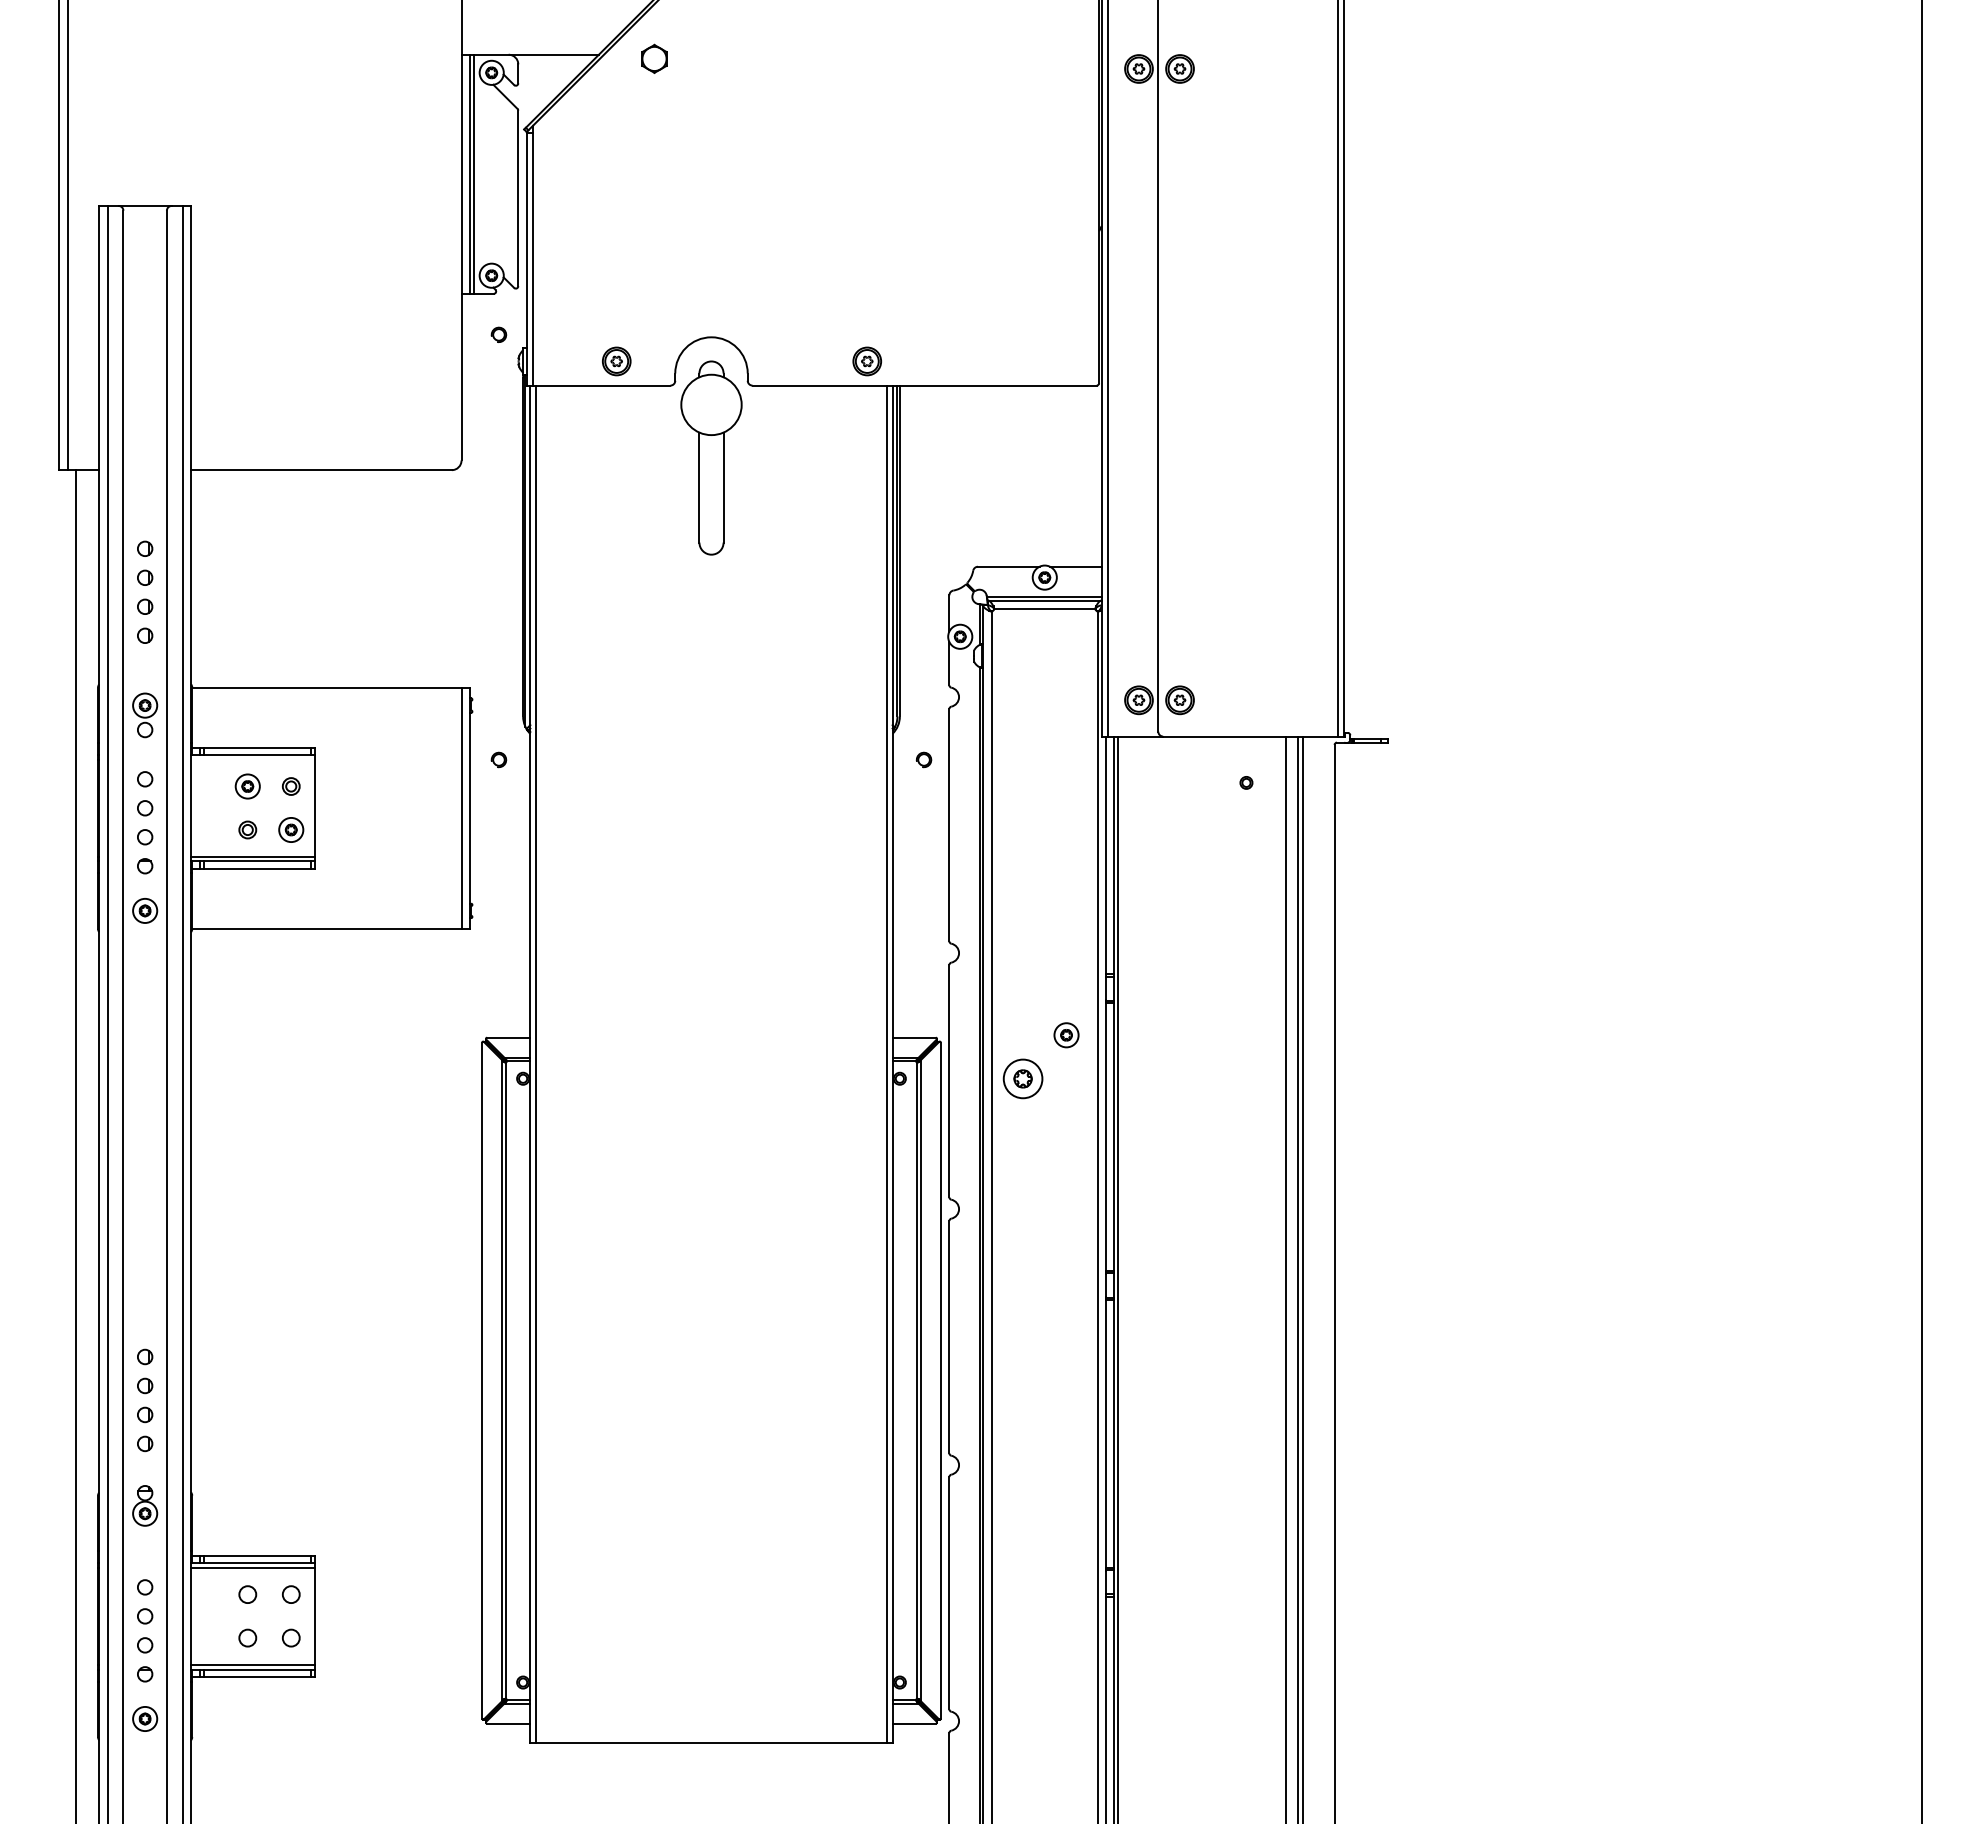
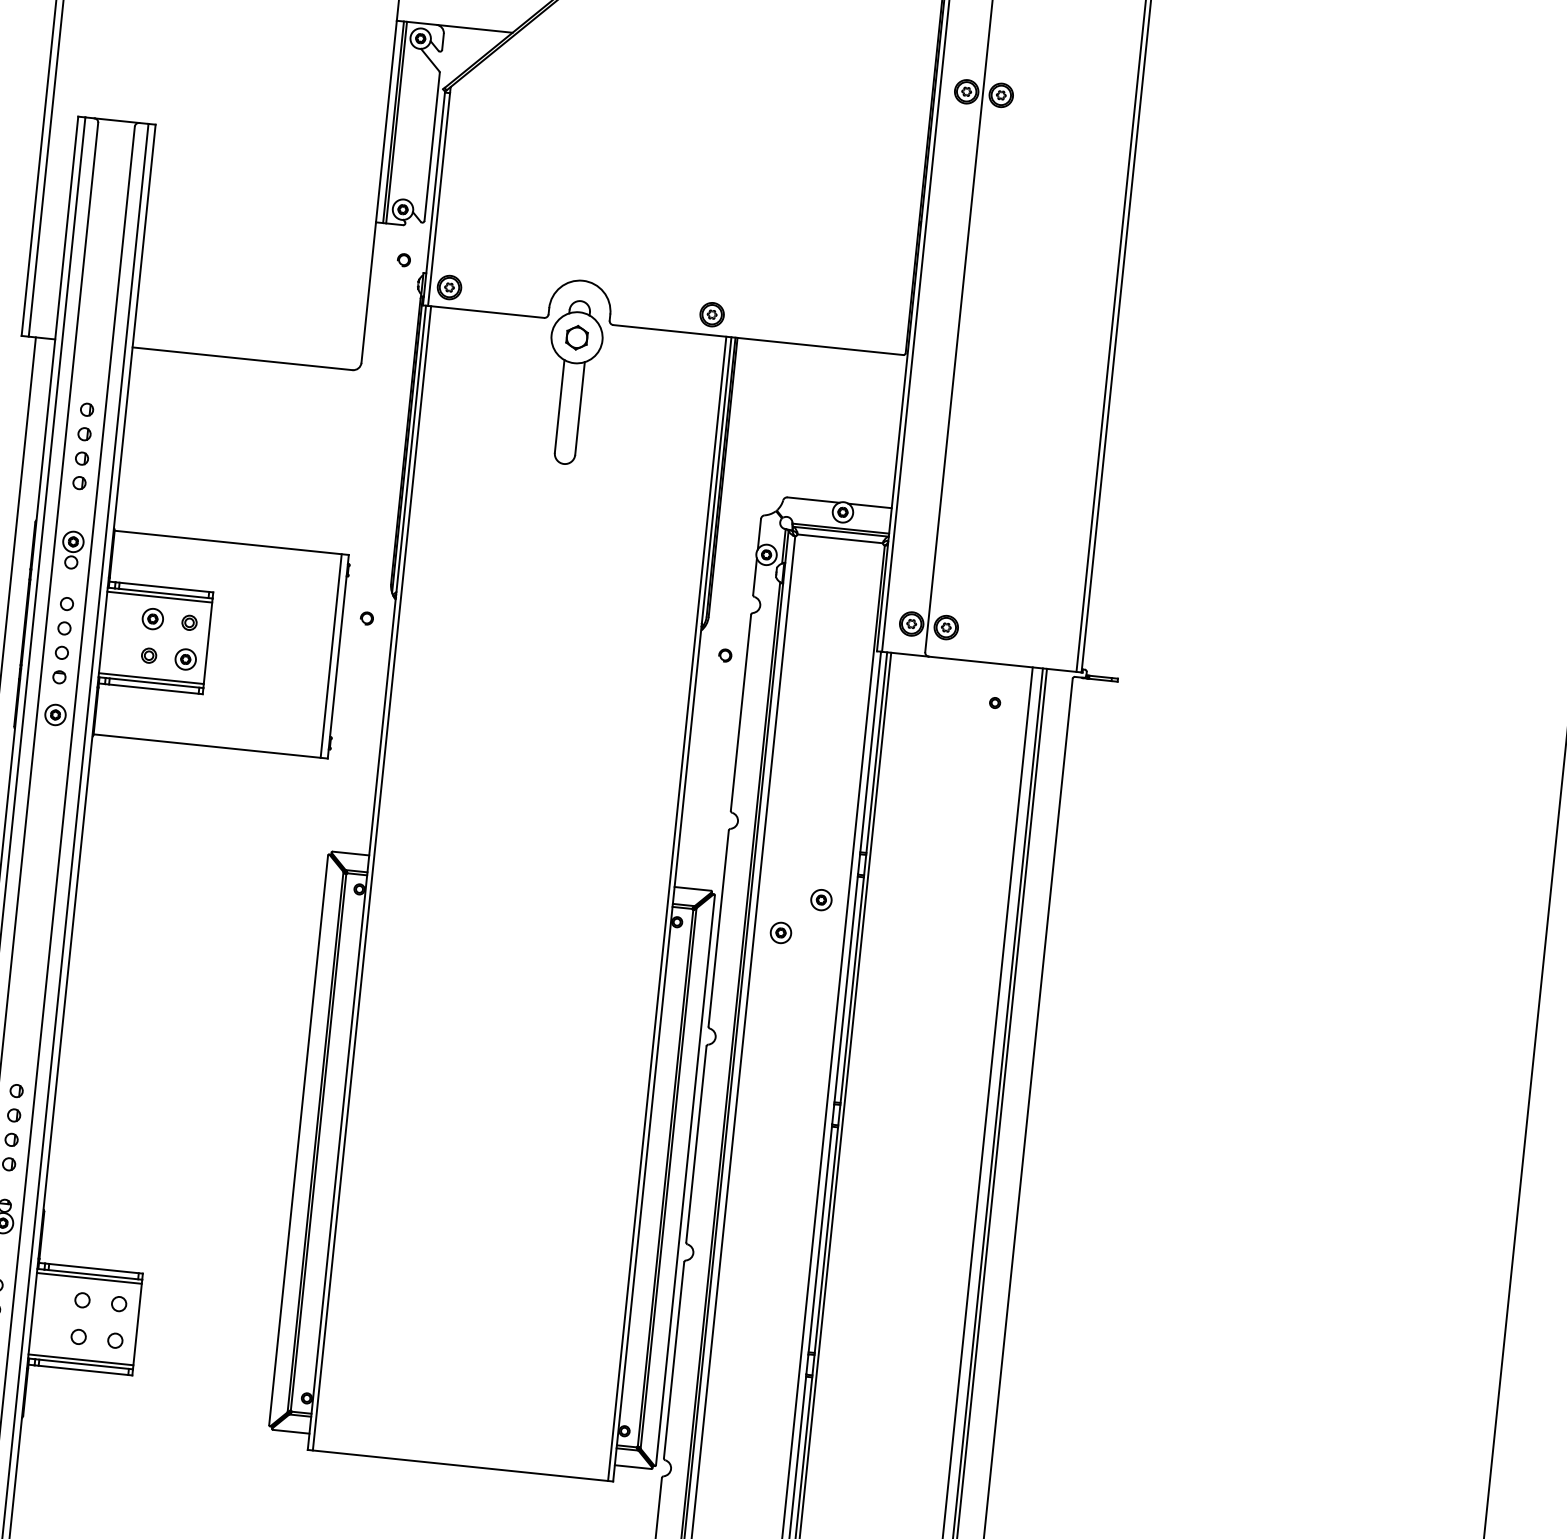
part: (654, 58) -> (577, 337), moved
part: (616, 361) -> (449, 287), moved
line: (253, 759) -> (160, 596), added
part: (1022, 1078) -> (780, 932), size x0.62

